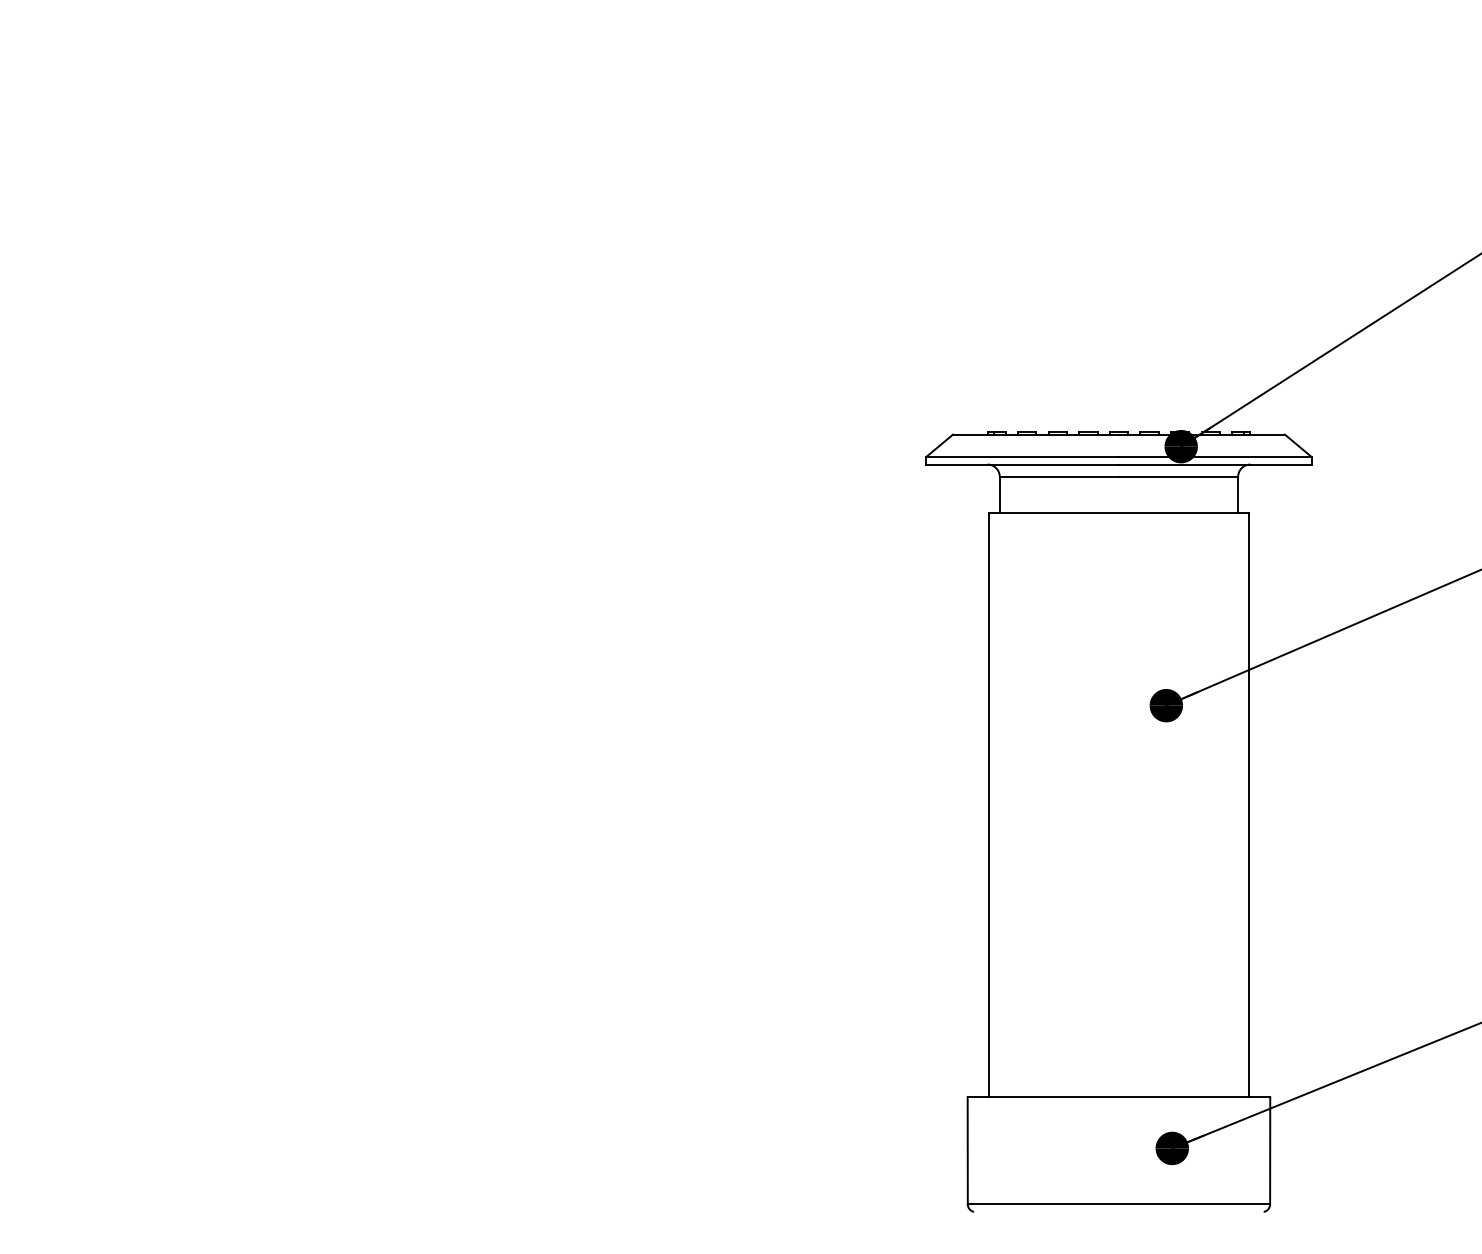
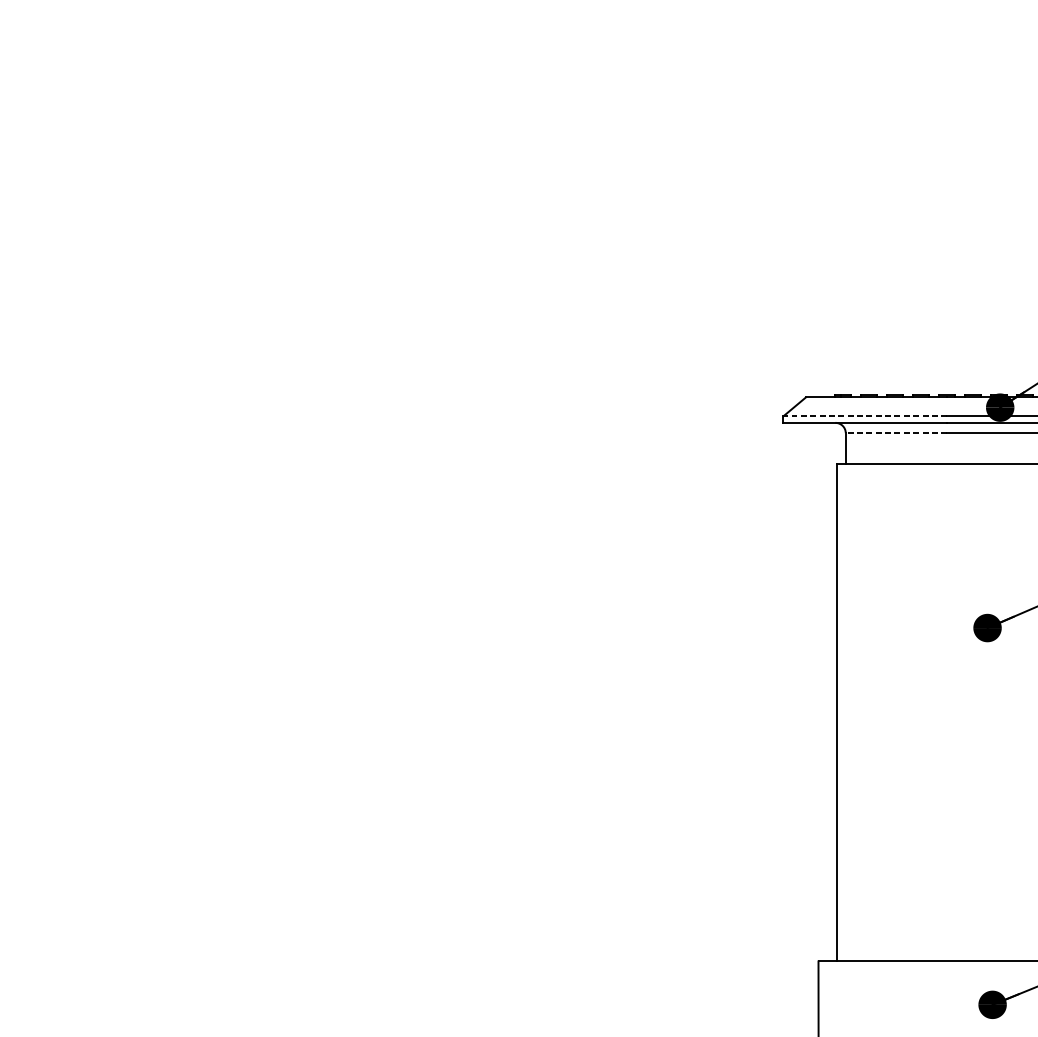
line: (1022, 456) -> (865, 416), solid -> dashed
line: (1059, 476) -> (896, 433), solid -> dashed

